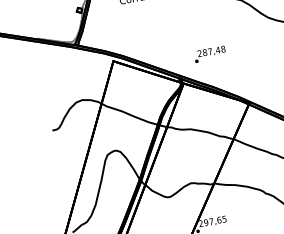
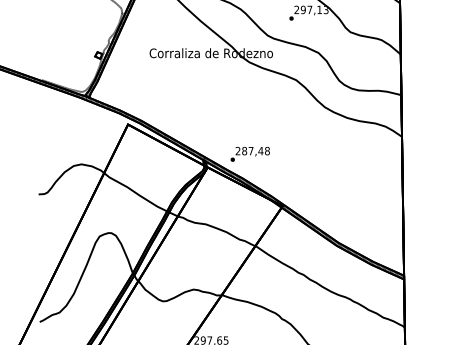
text: (209, 53) -> (249, 153), moved

